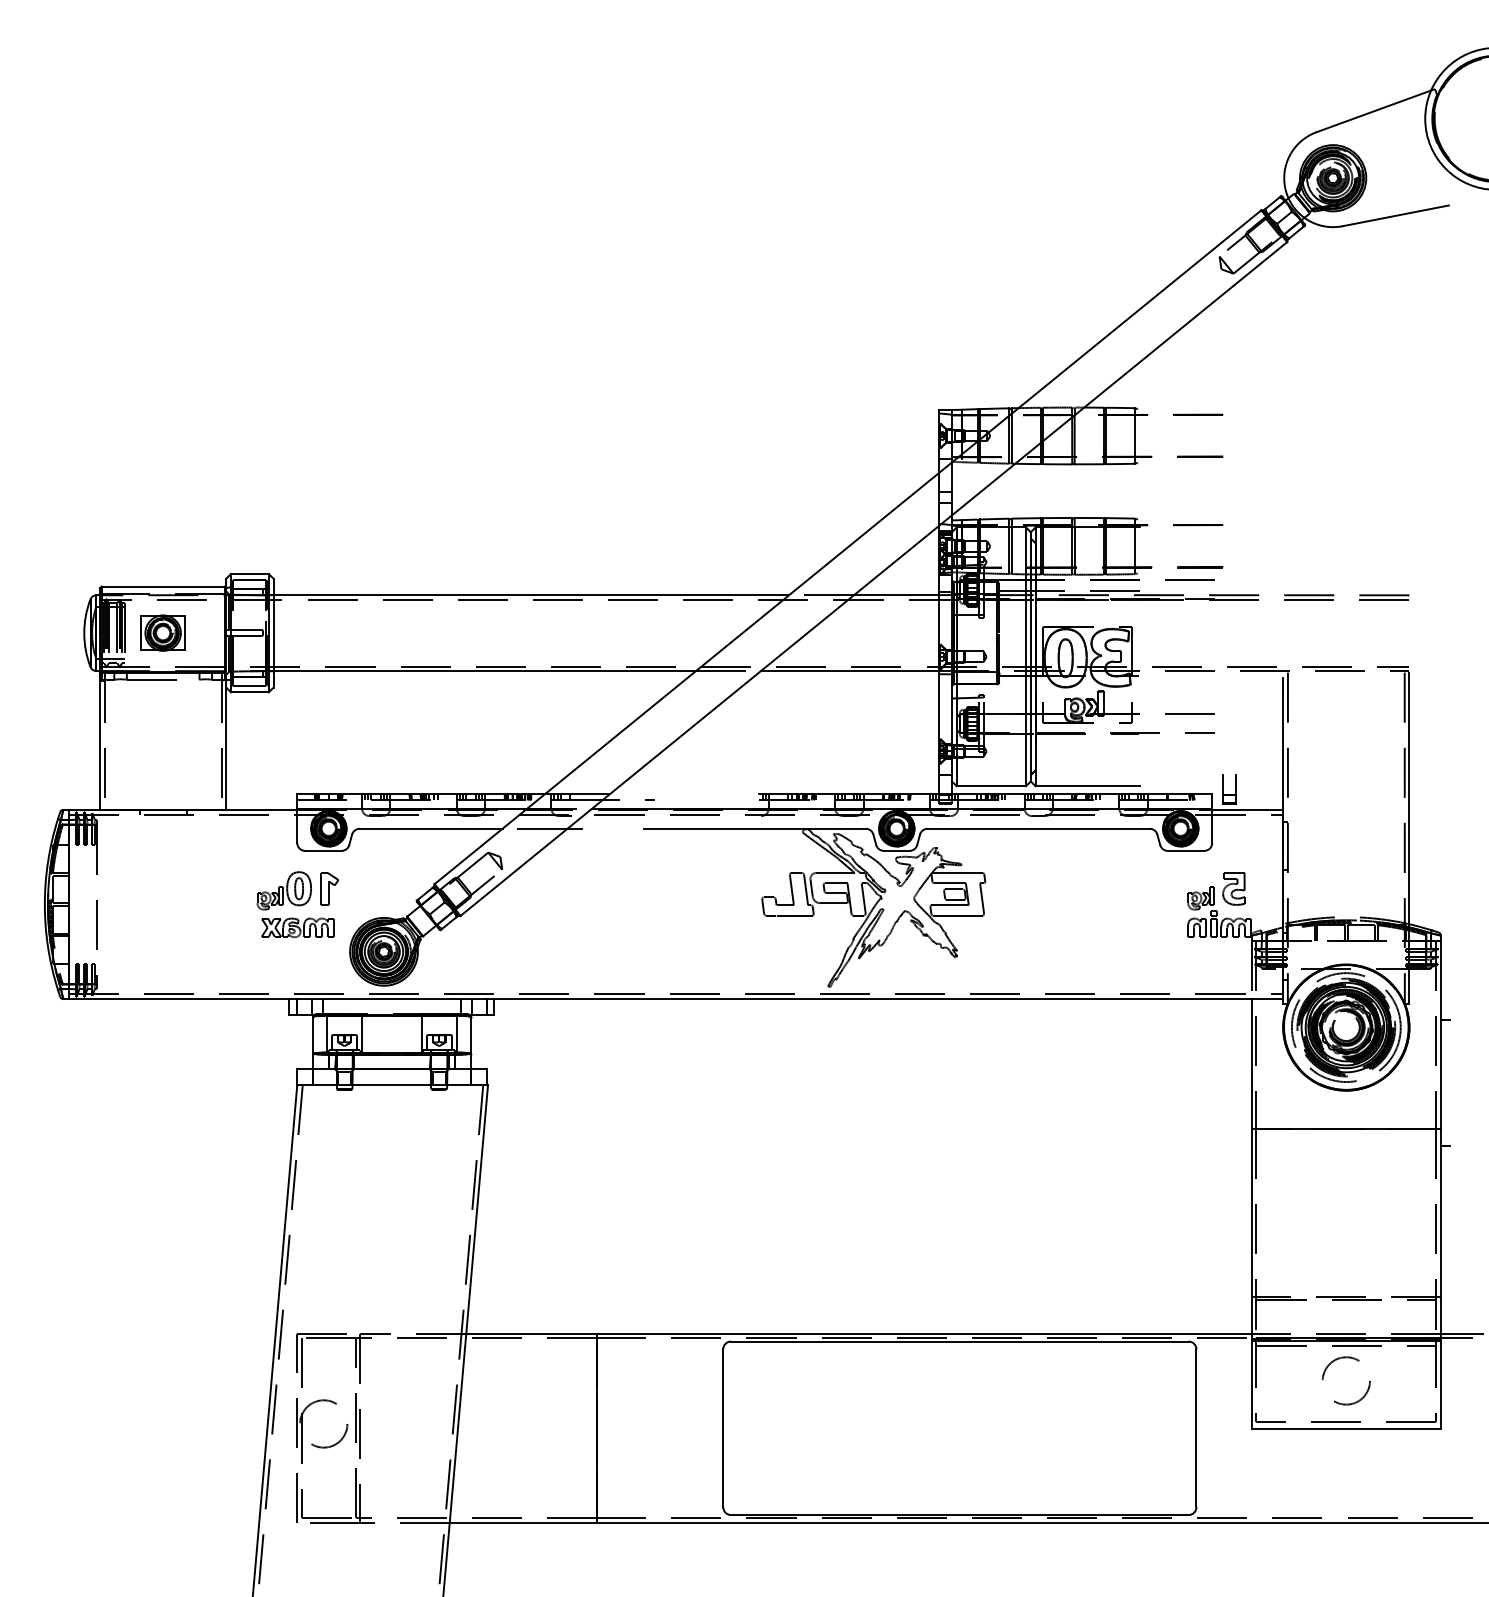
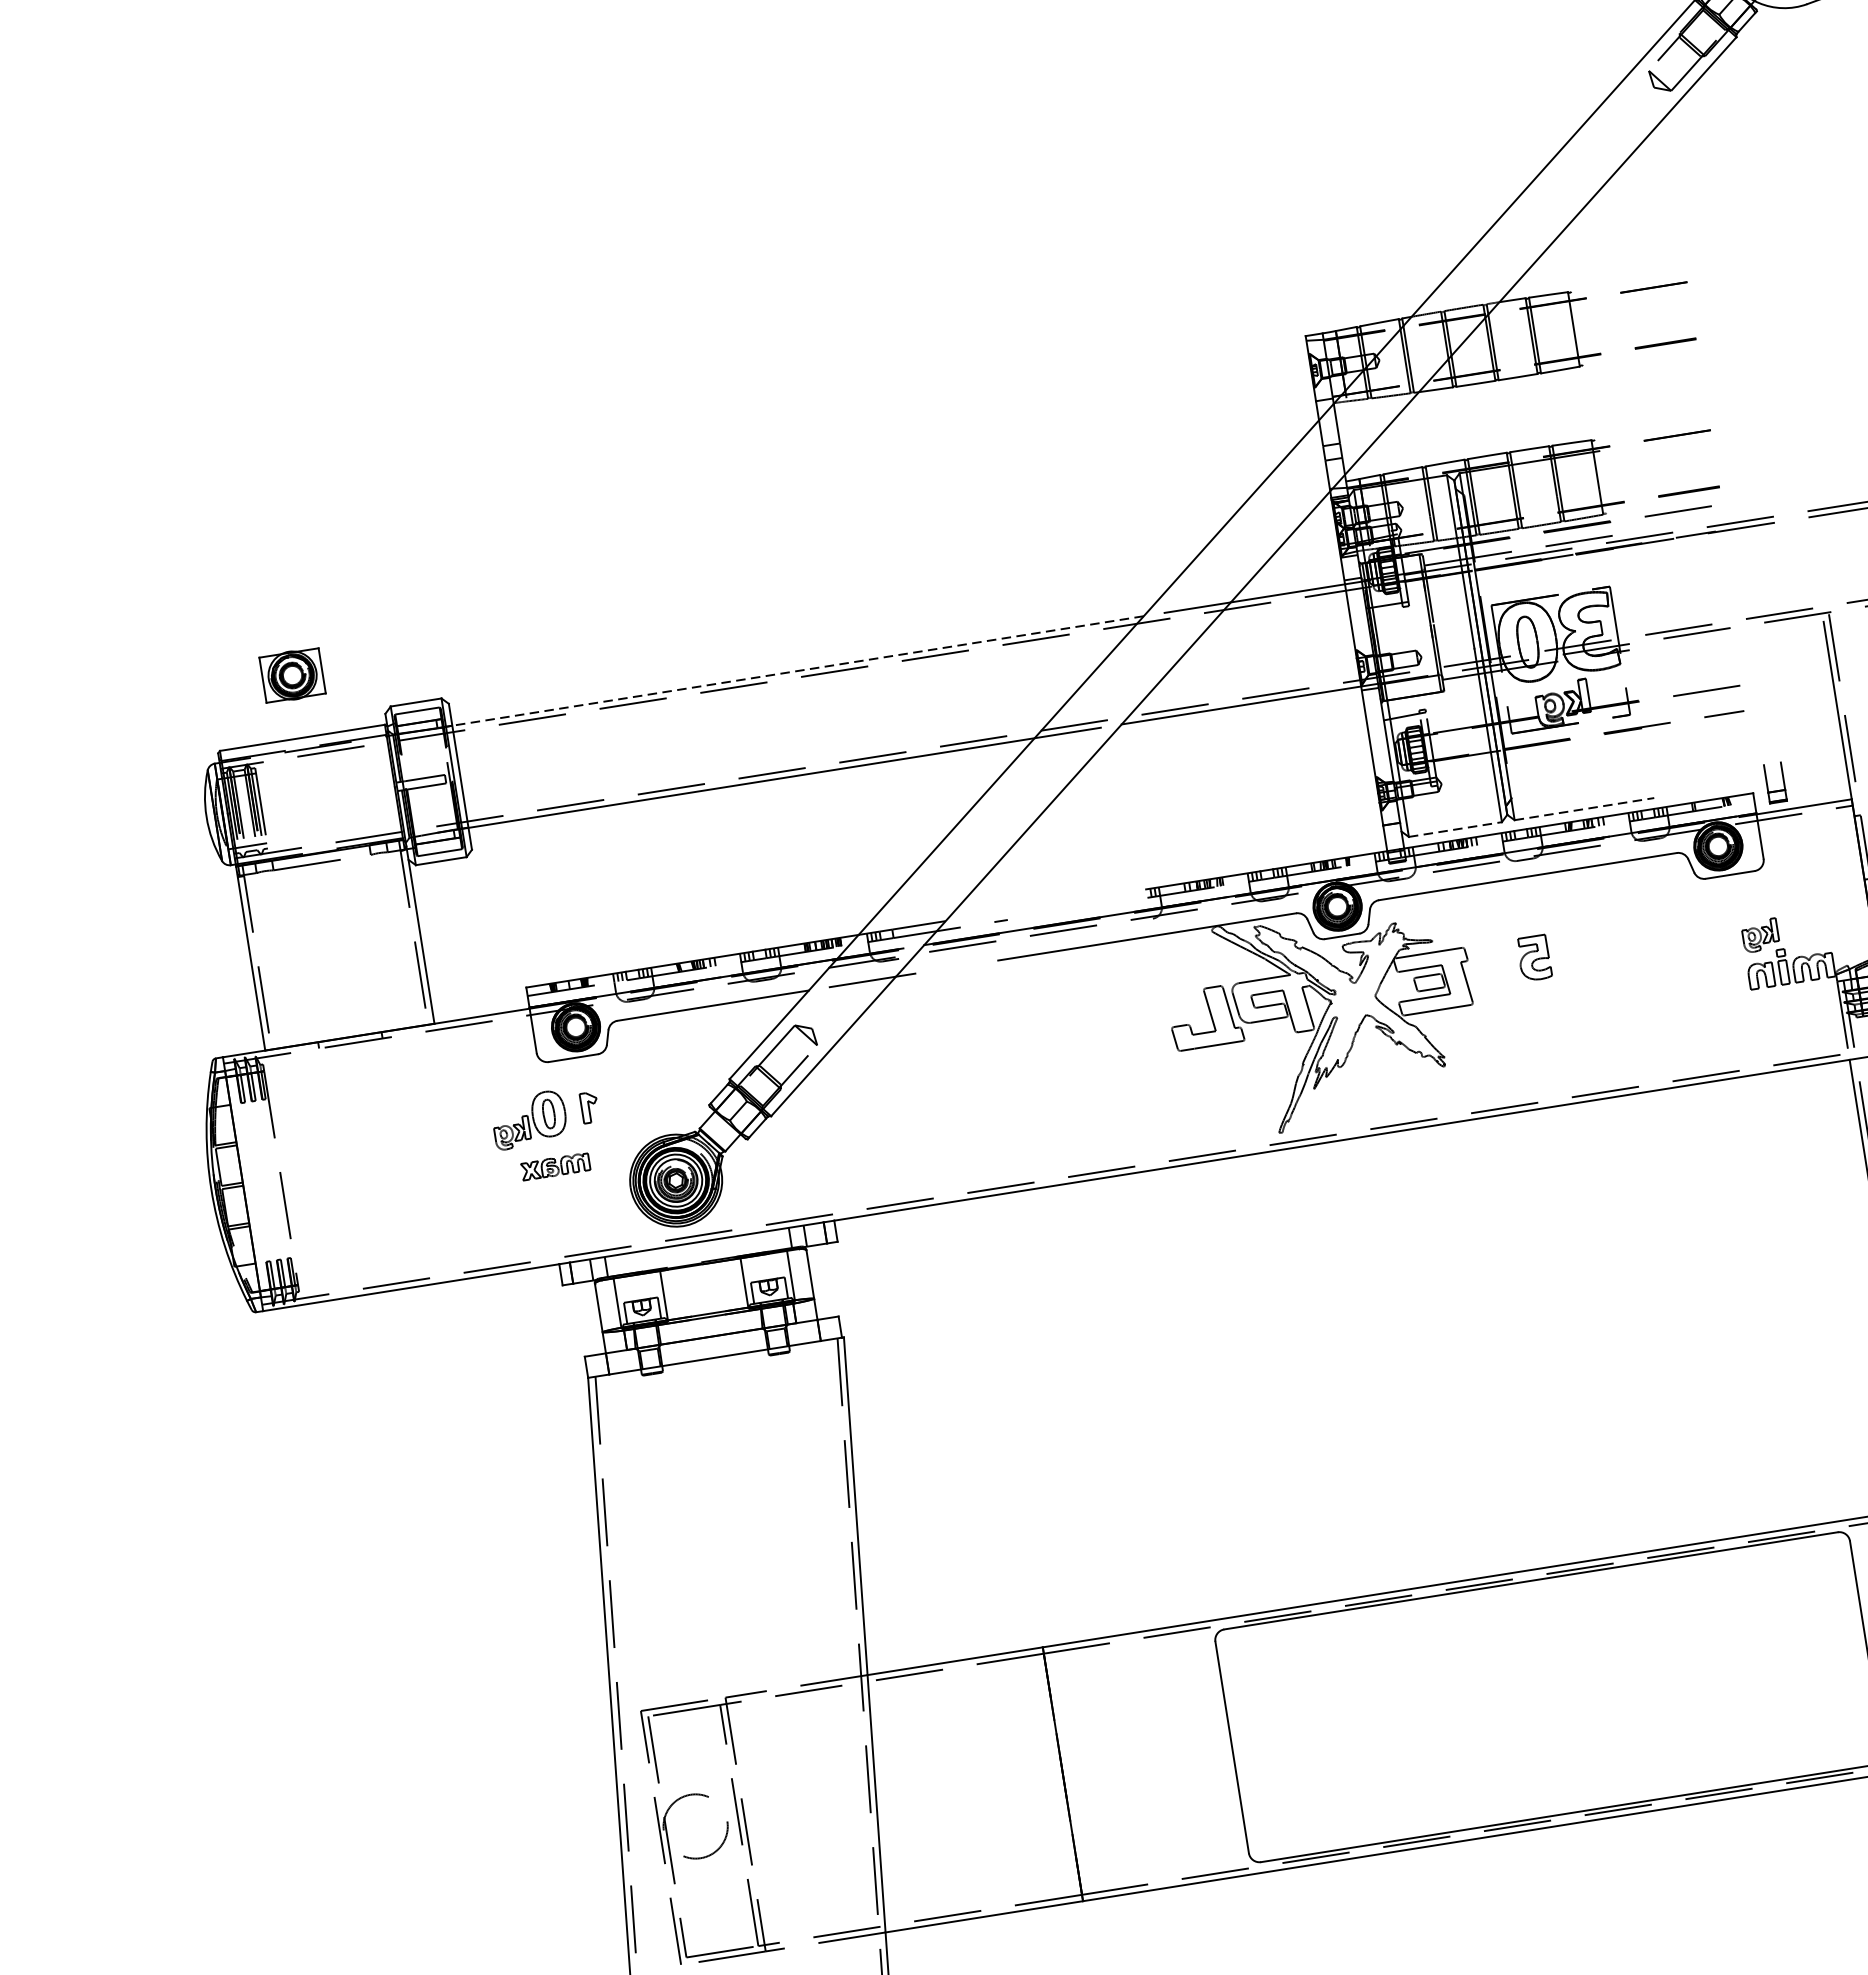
line: (531, 595) -> (798, 671), solid -> dashed
part: (162, 632) -> (291, 674), moved
line: (991, 786) -> (1455, 829), solid -> dashed
line: (1088, 786) -> (1585, 809), solid -> dashed
part: (329, 888) -> (589, 1107), size x0.7
part: (1233, 888) -> (1533, 957), moved
part: (297, 927) -> (554, 1166), size x0.7

